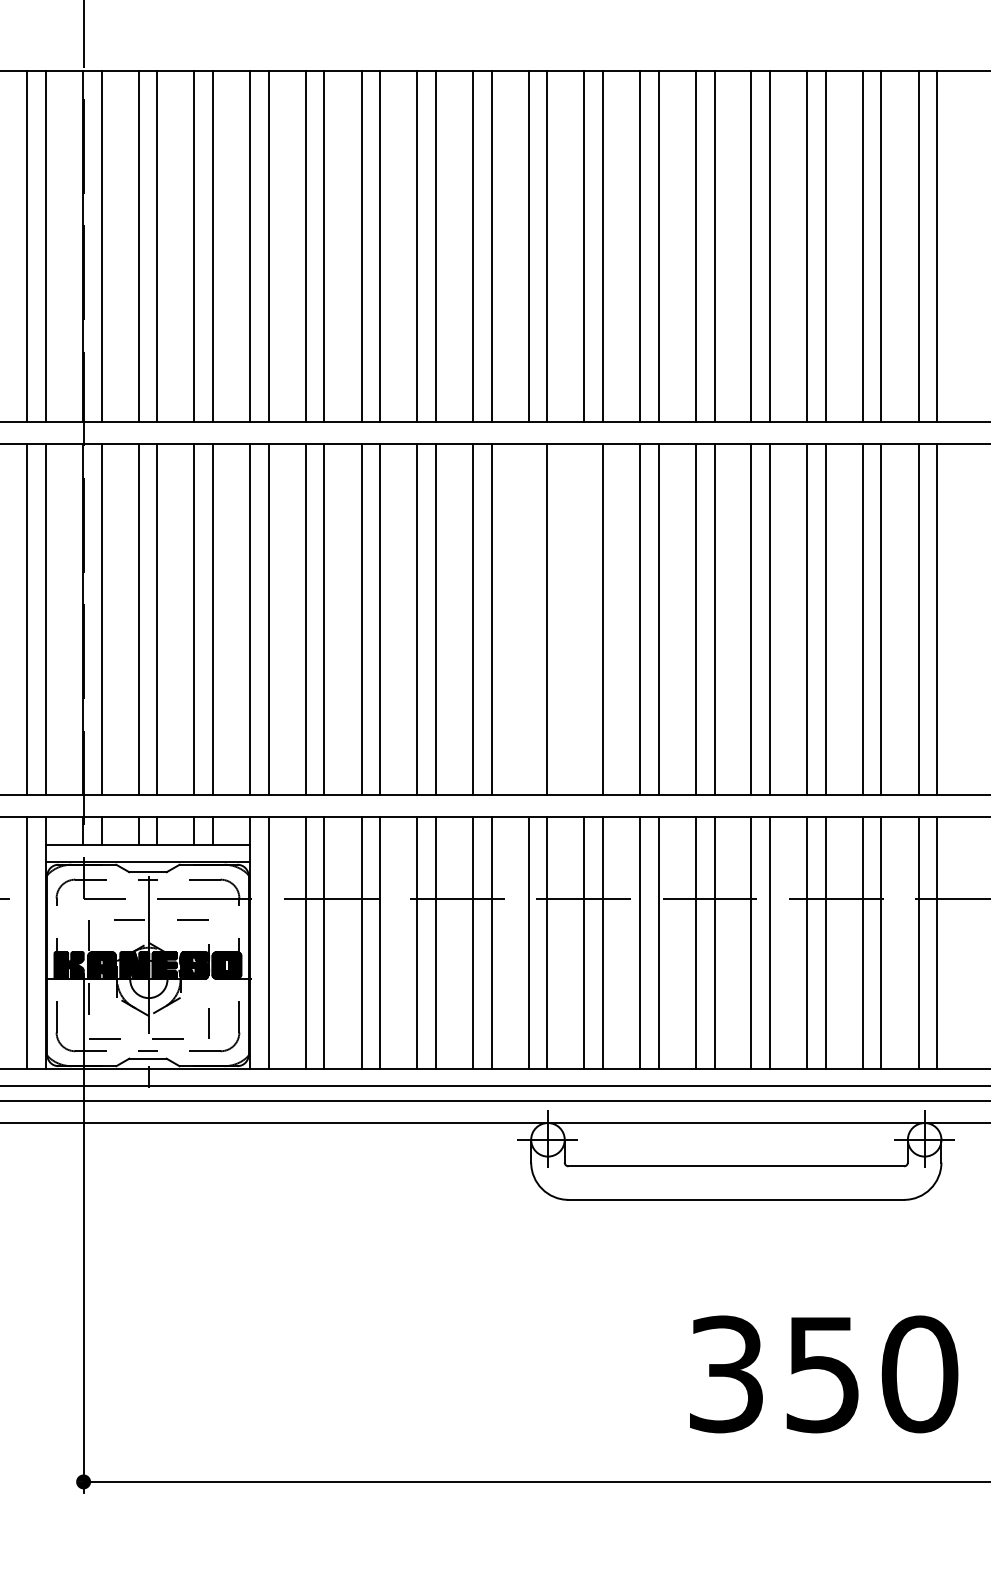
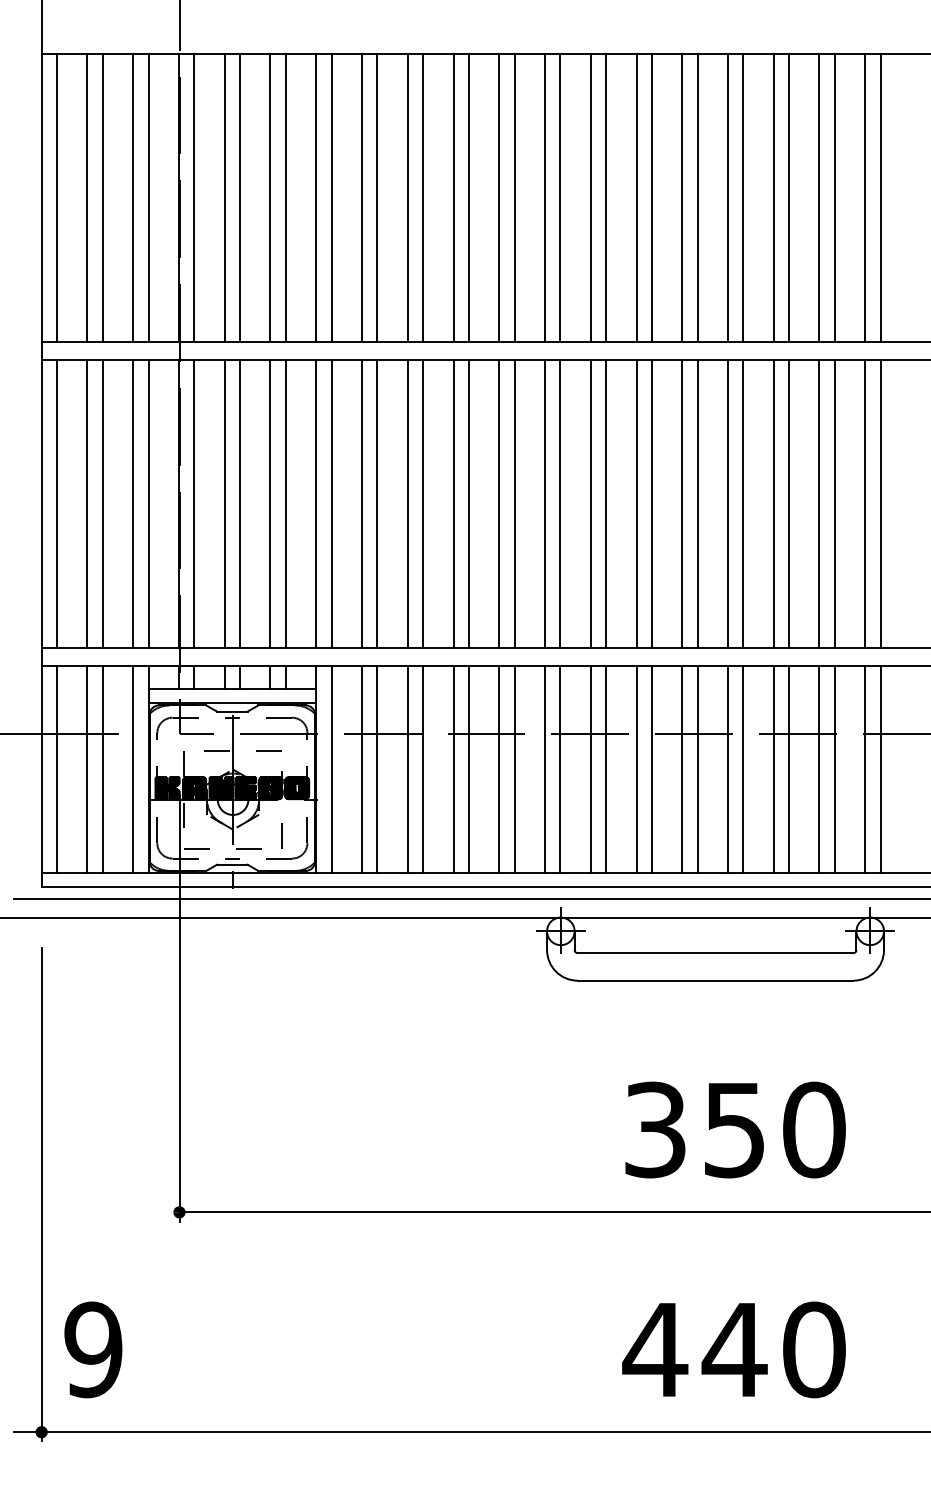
line: (529, 620) -> (545, 504), added
line: (584, 620) -> (590, 504), added
text: (823, 1373) -> (735, 1129), moved

